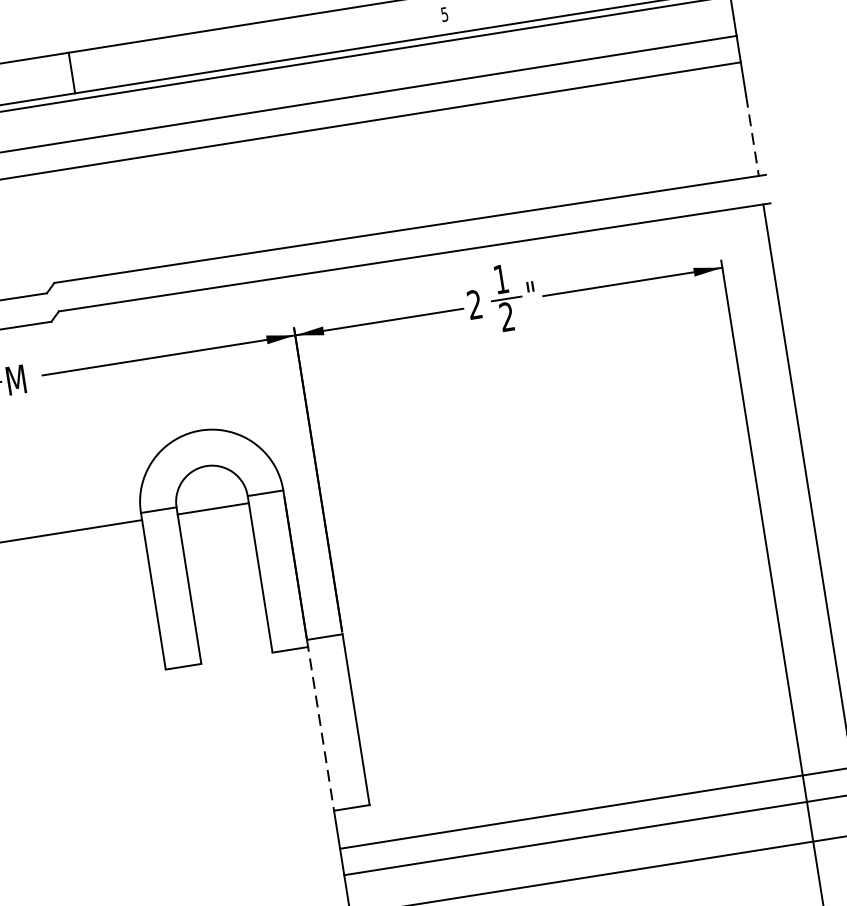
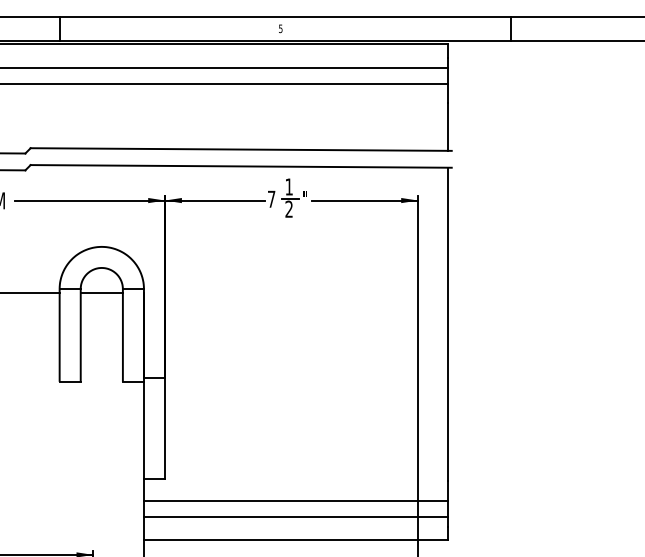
line: (752, 136) -> (447, 127), dashed -> solid
text: (474, 303) -> (271, 198), 2 -> 7
line: (319, 725) -> (143, 428), dashed -> solid

